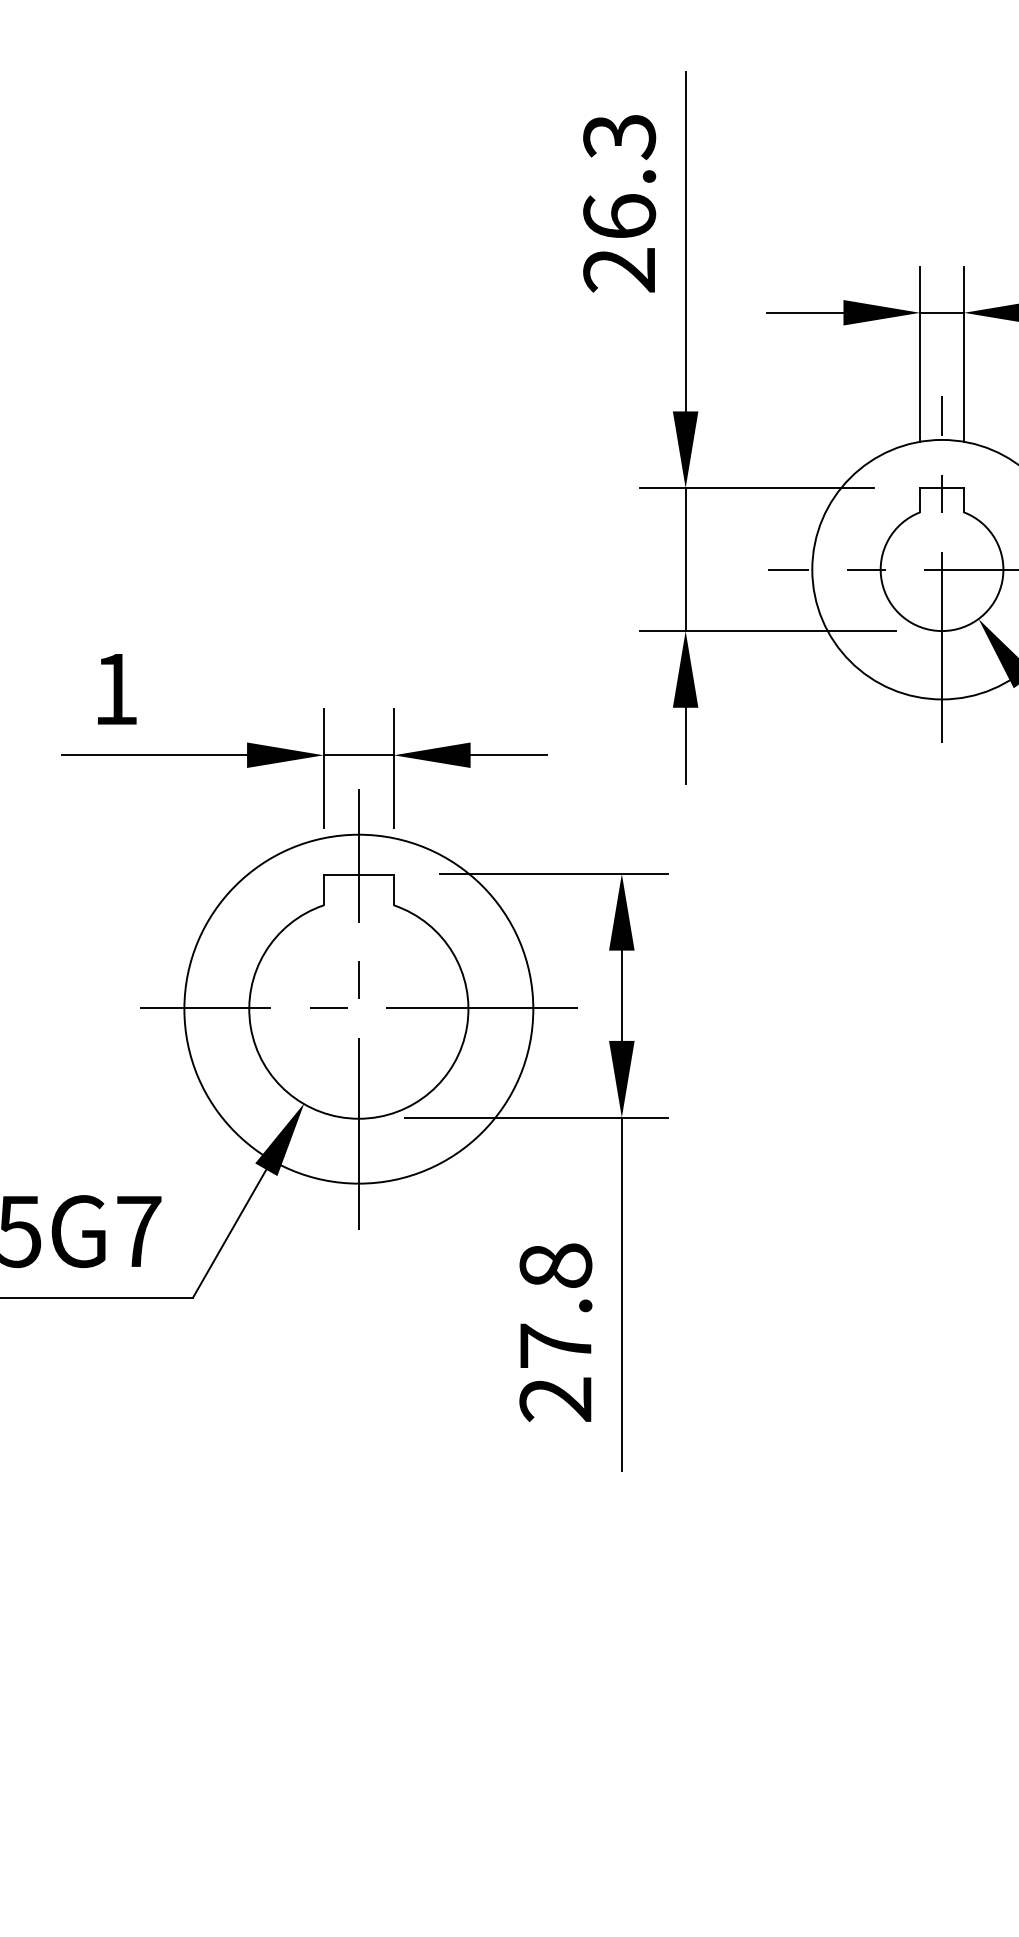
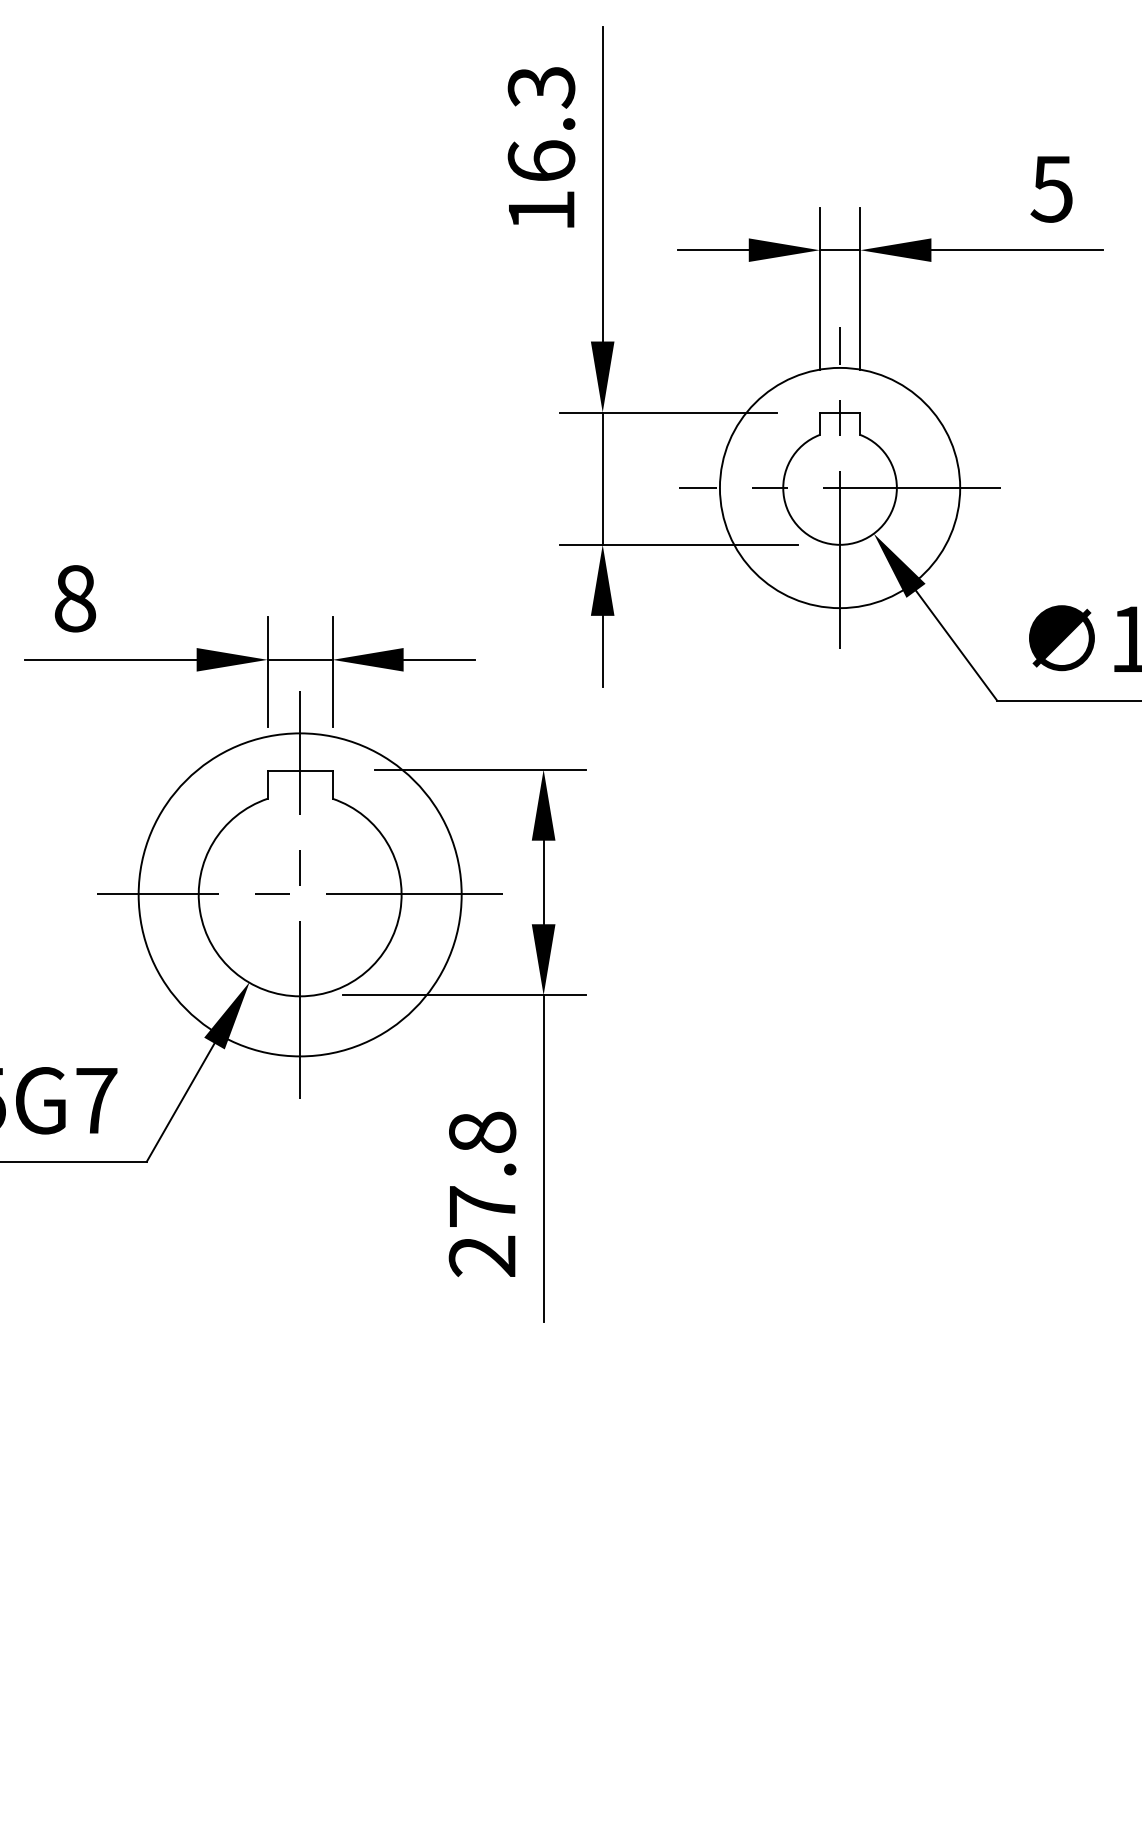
text: (618, 269) -> (540, 210), 26.3 -> 16.3
text: (116, 689) -> (75, 598), 1 -> 8

